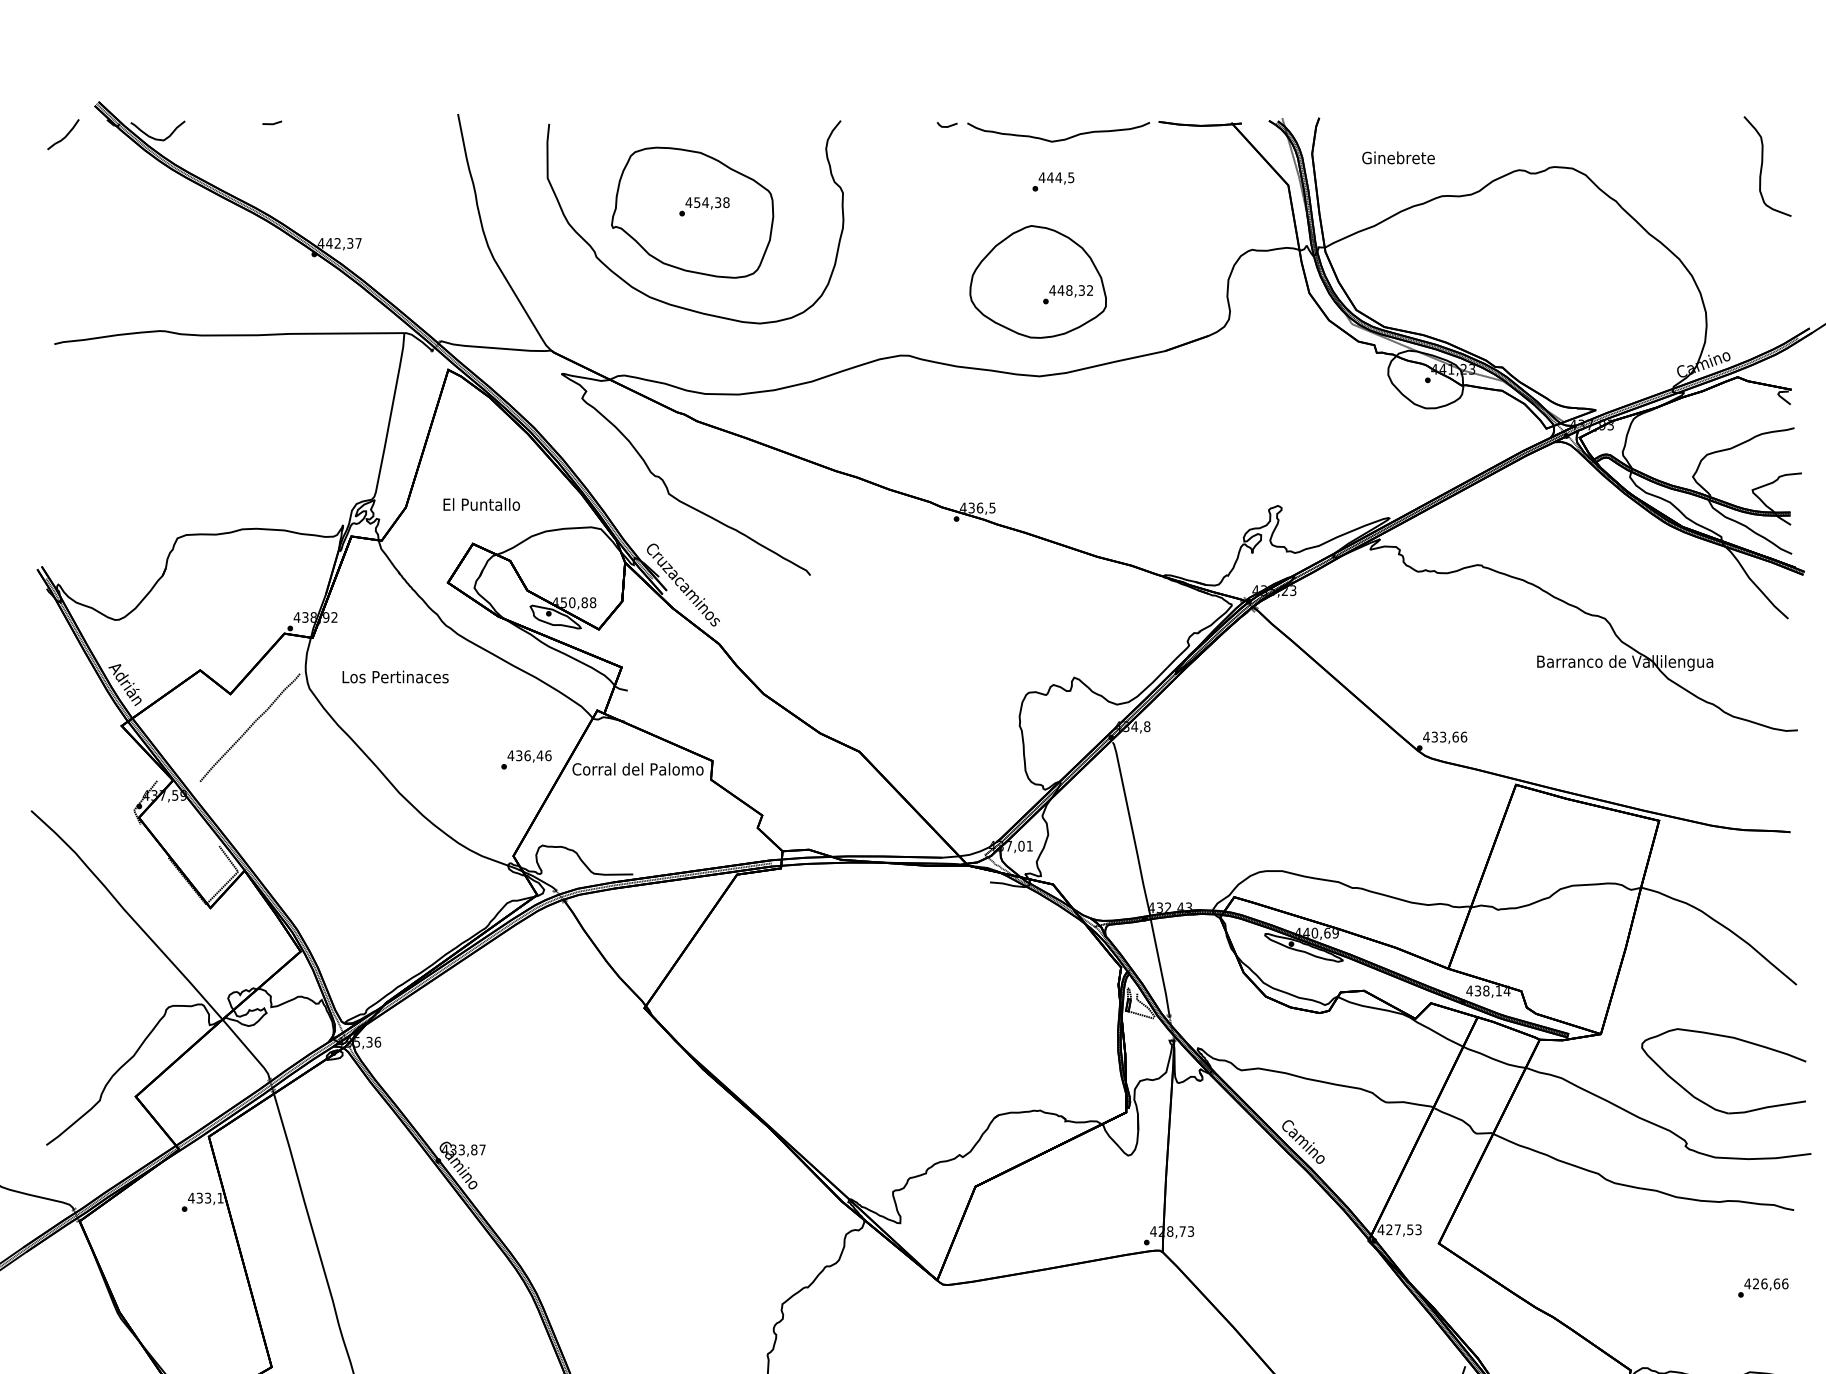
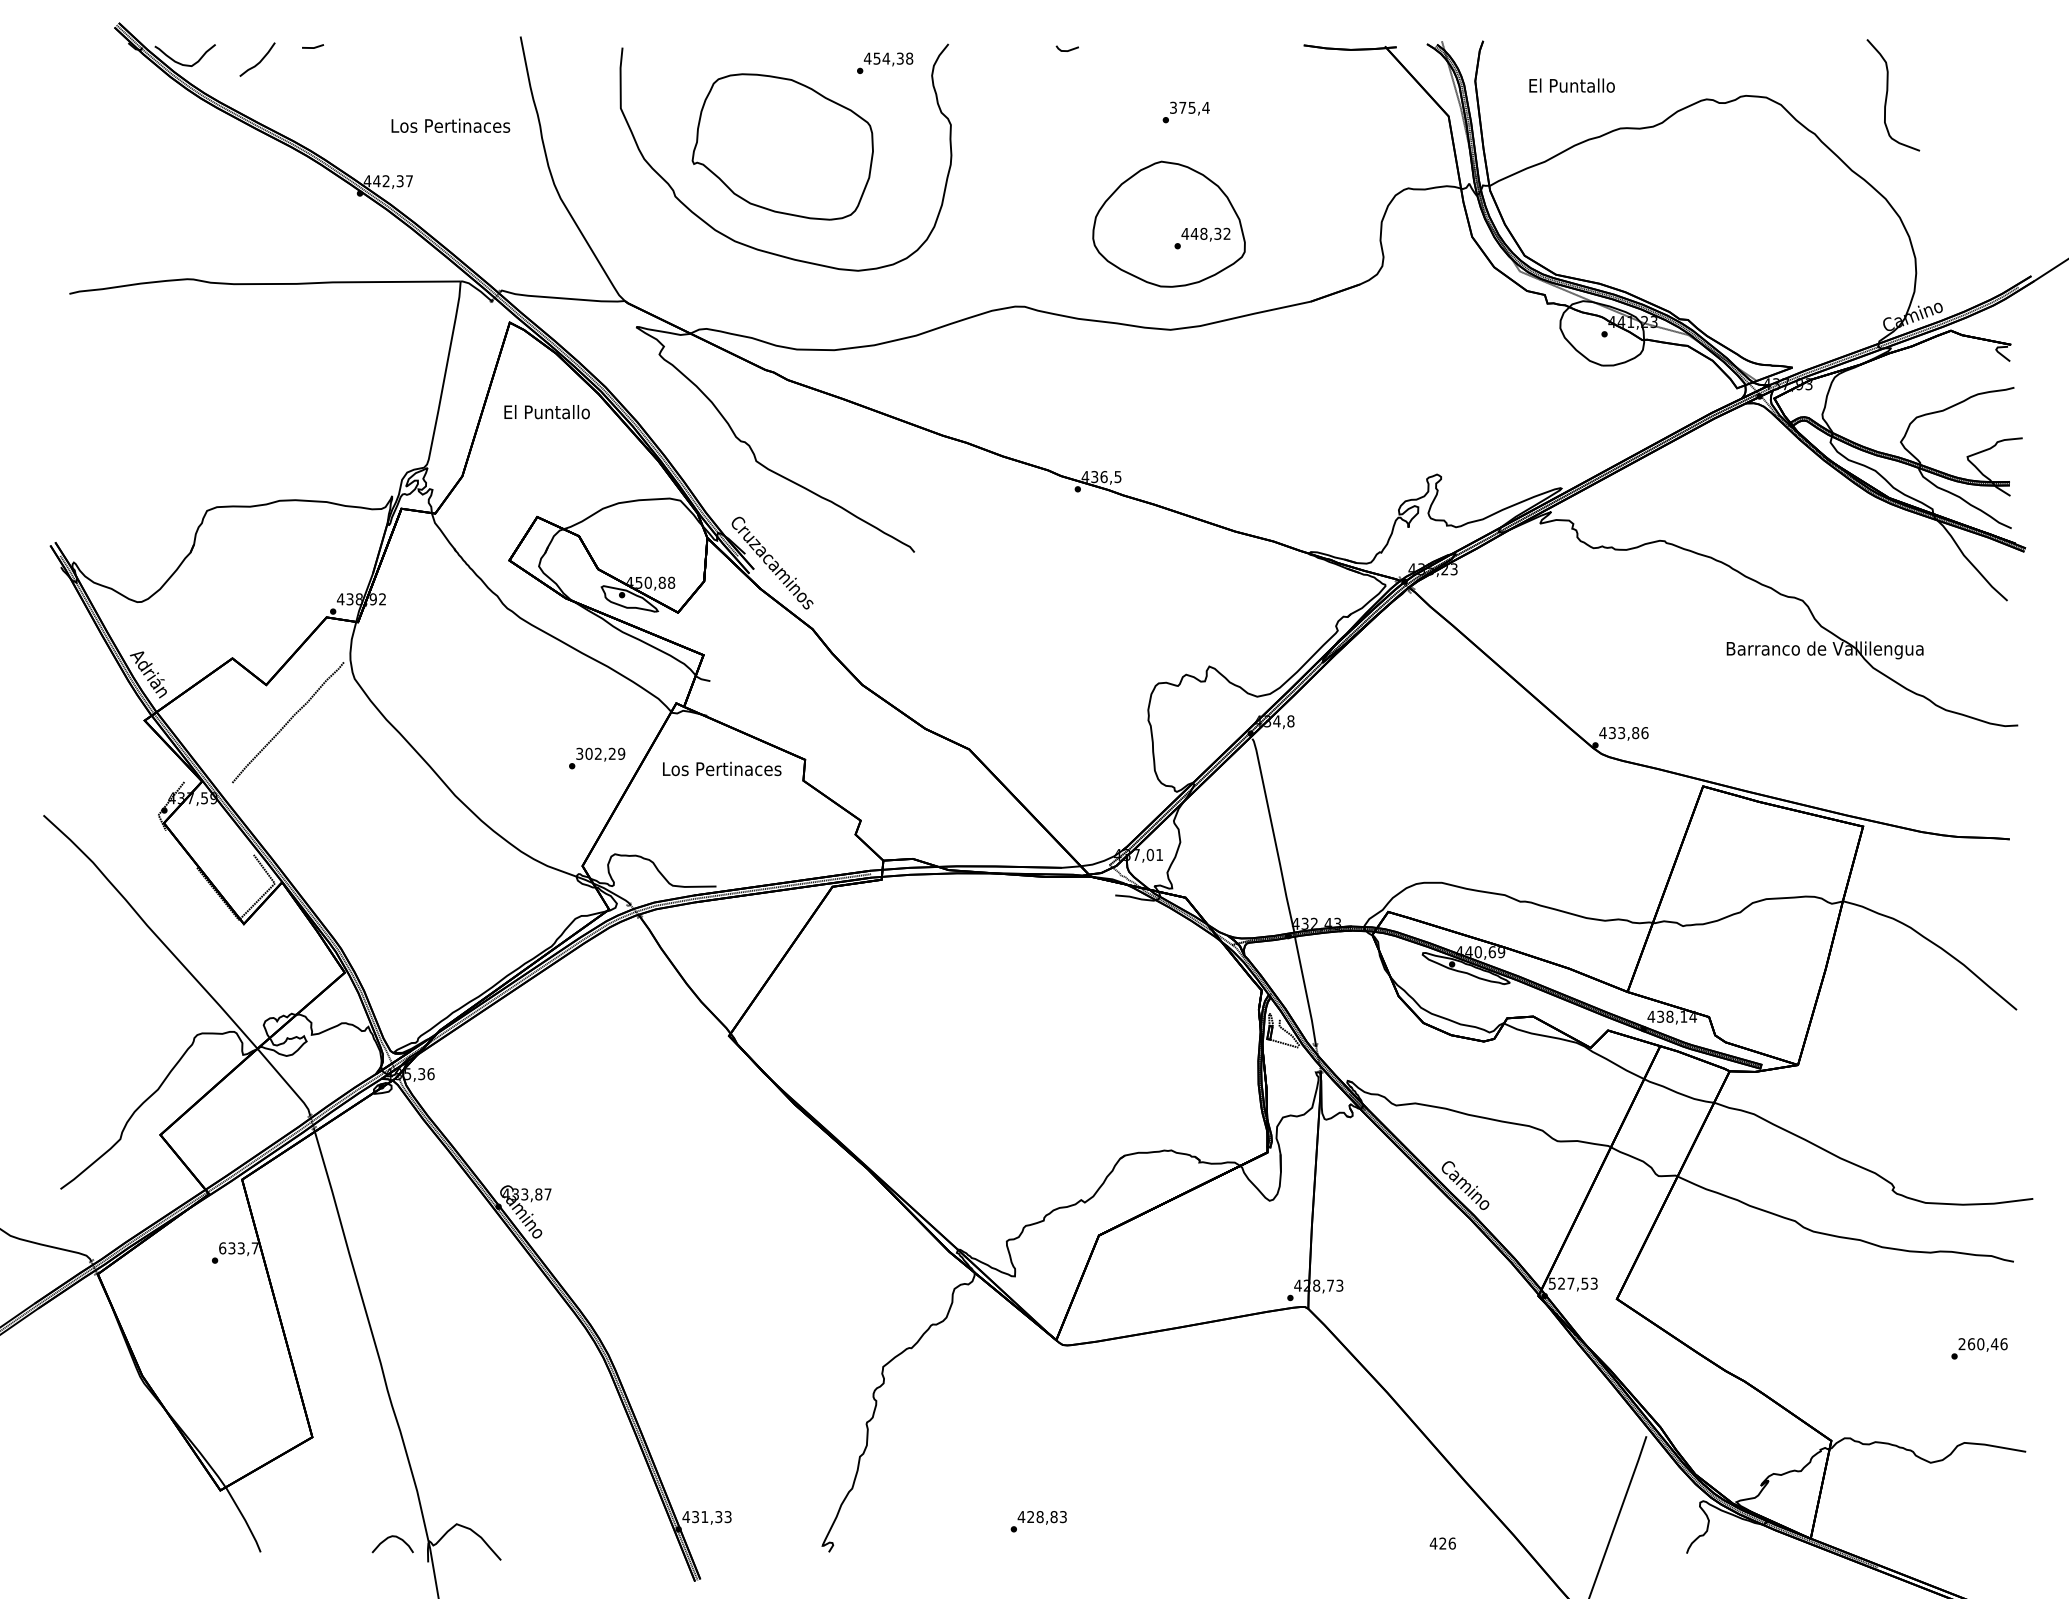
curve: (65, 136) -> (259, 61), moved
curve: (1061, 138) -> (1195, 64), removed
text: (1398, 157) -> (1571, 85), Ginebrete -> El Puntallo
curve: (1762, 166) -> (1887, 95), moved
text: (1056, 177) -> (1189, 107), 444,5 -> 375,4
text: (704, 206) -> (885, 62), moved
text: (481, 504) -> (546, 412), moved
text: (395, 676) -> (450, 125), moved
text: (1455, 736) -> (1635, 732), 433,66 -> 433,86
text: (529, 755) -> (600, 753), 436,46 -> 302,29
text: (637, 768) -> (721, 768), Corral del Palomo -> Los Pertinaces
part: (1729, 1038) -> (1941, 1069), removed
text: (205, 1198) -> (238, 1248), 433,1 -> 633,7
text: (1381, 1229) -> (1552, 1283), 427,53 -> 527,53
text: (1762, 1284) -> (1978, 1344), 426,66 -> 260,46

